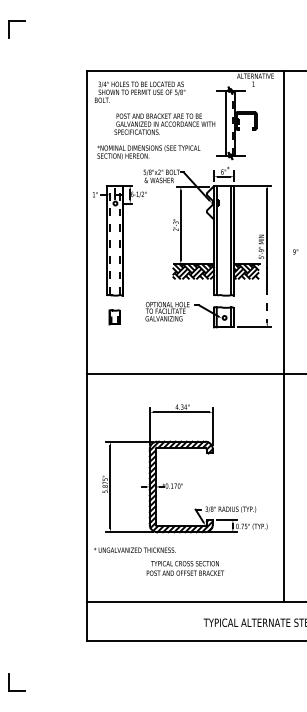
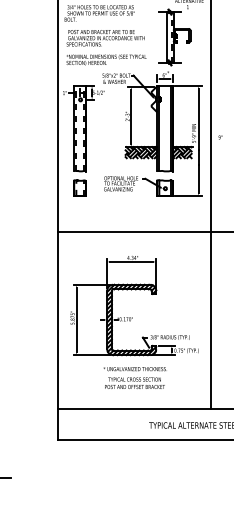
text: (164, 123) -> (105, 37), moved
line: (267, 305) -> (198, 179), dashed -> solid
part: (114, 317) -> (79, 188), size x1.43
text: (134, 549) -> (135, 368), moved

